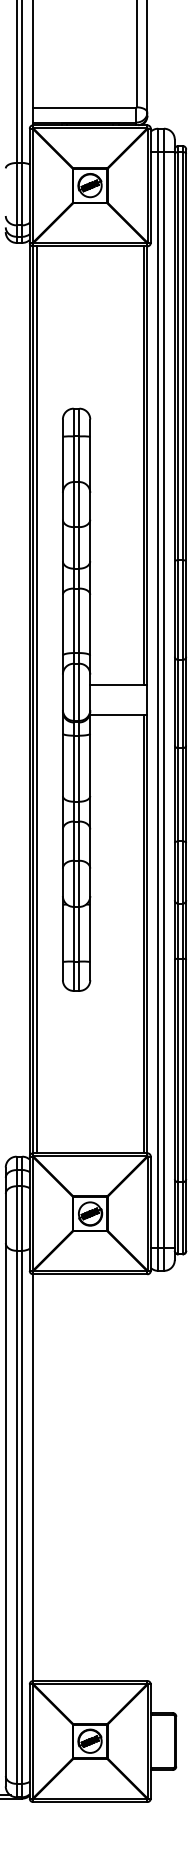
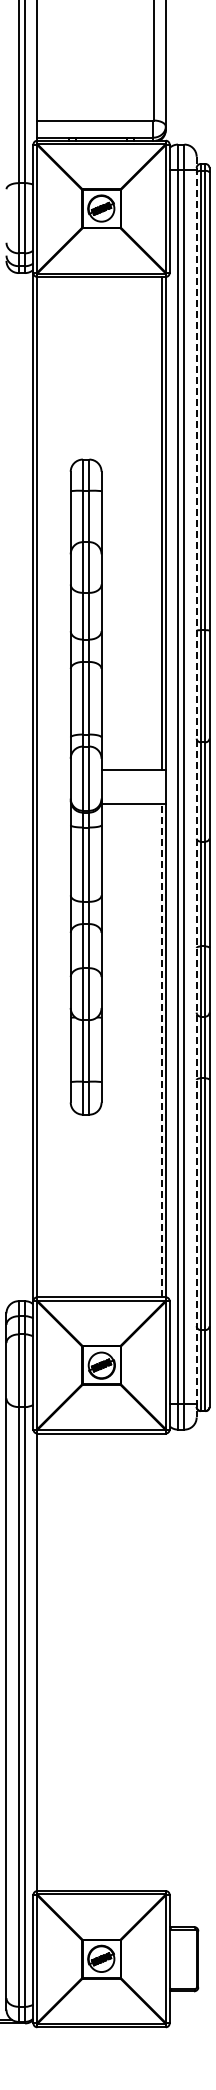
line: (36, 699) -> (41, 786), removed
line: (174, 700) -> (196, 787), solid -> dashed
line: (143, 933) -> (161, 1050), solid -> dashed

